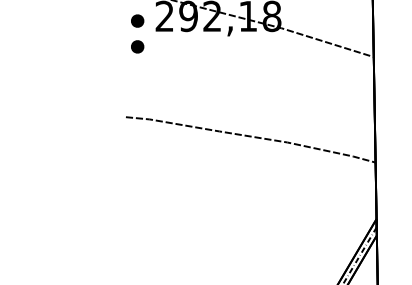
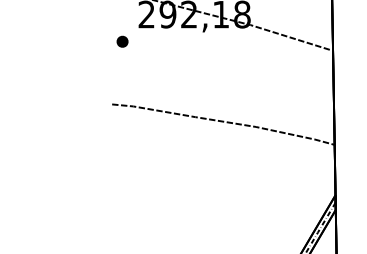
part: (137, 20) -> (122, 18), removed

